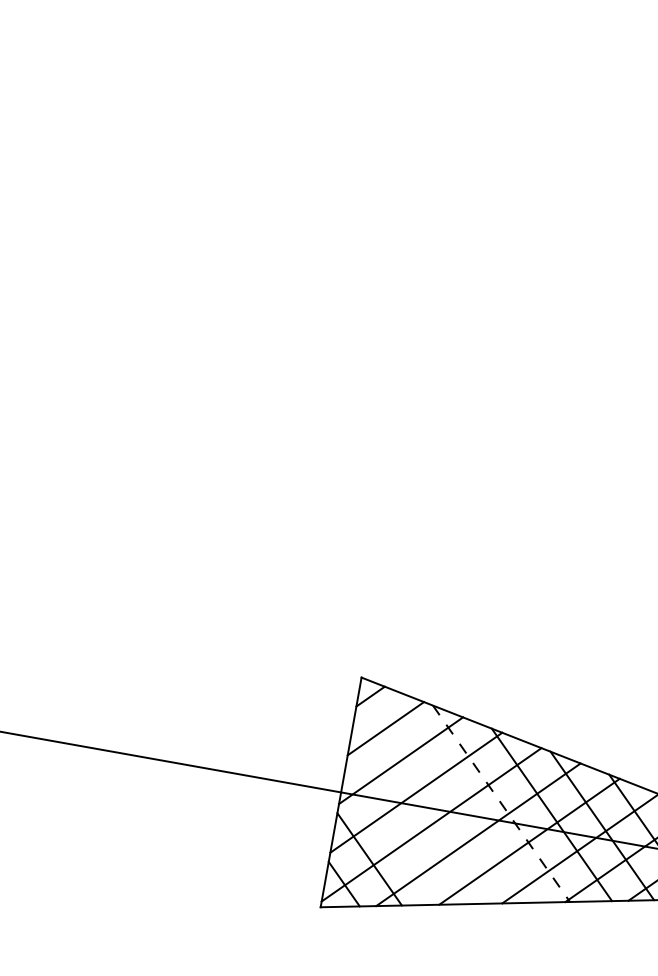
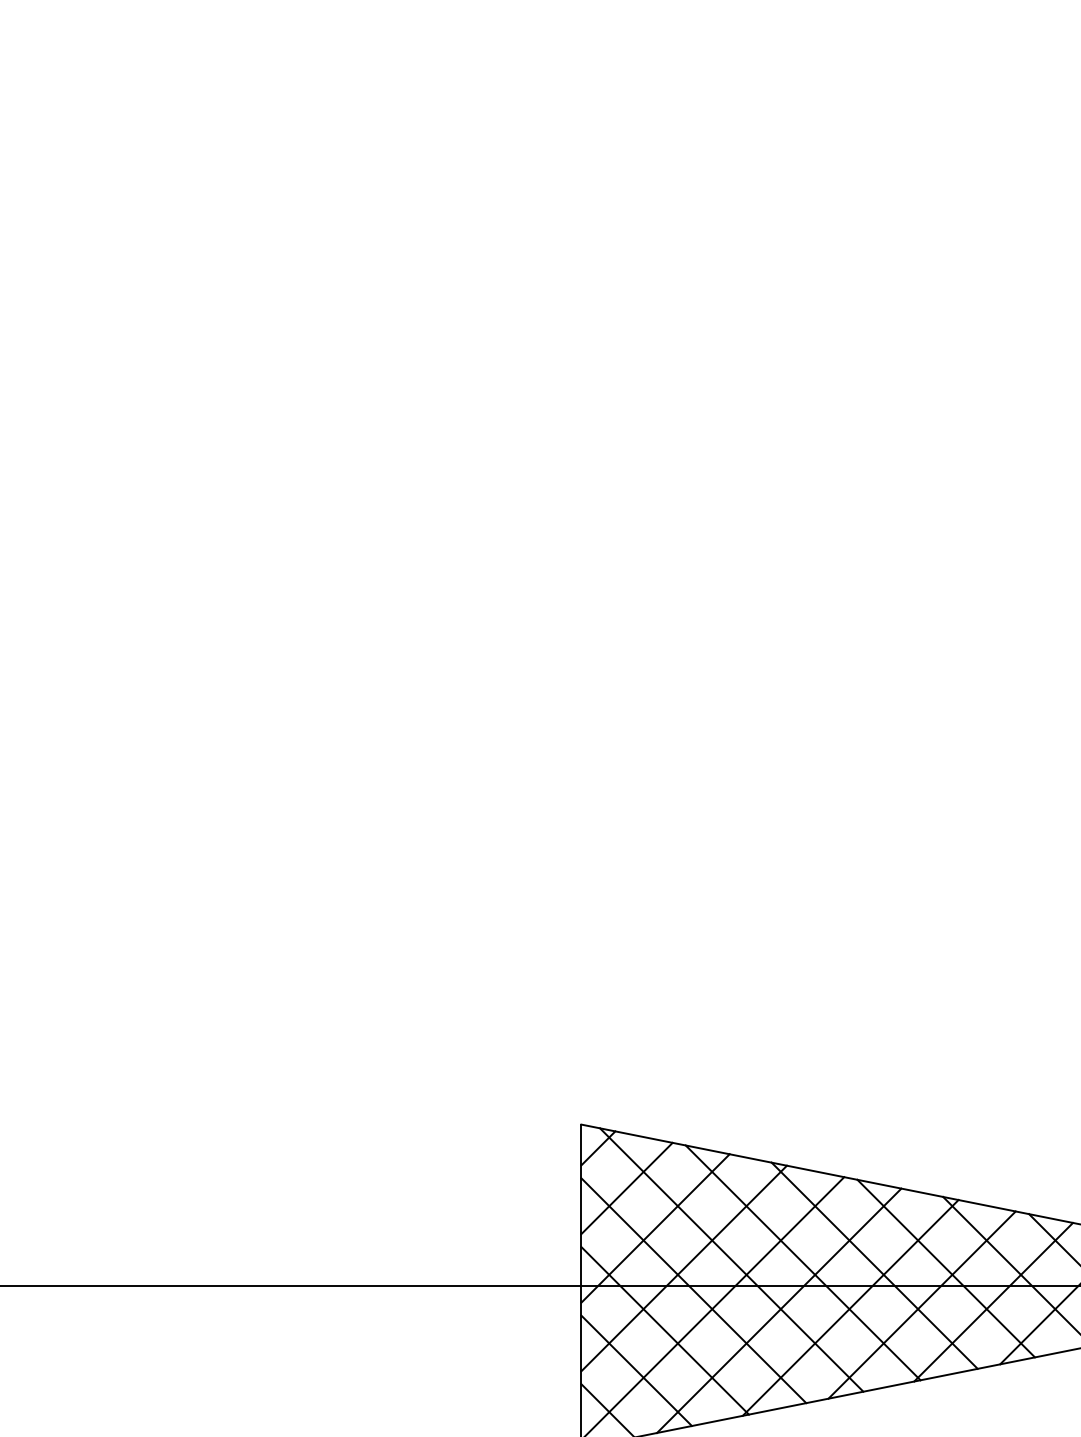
line: (451, 792) -> (731, 1259), added
line: (501, 804) -> (803, 1263), dashed -> solid
line: (420, 809) -> (693, 1290), added
line: (395, 834) -> (665, 1330), added

